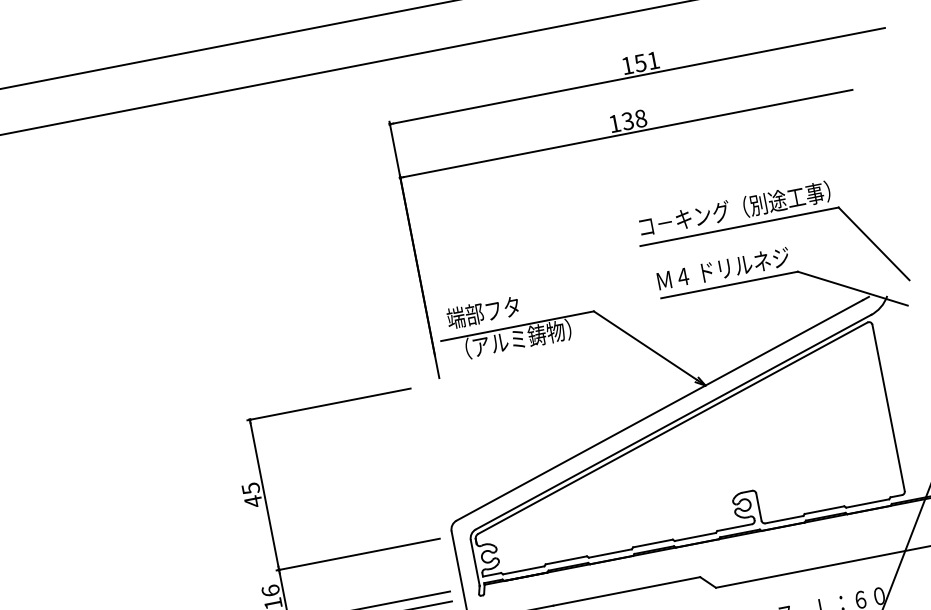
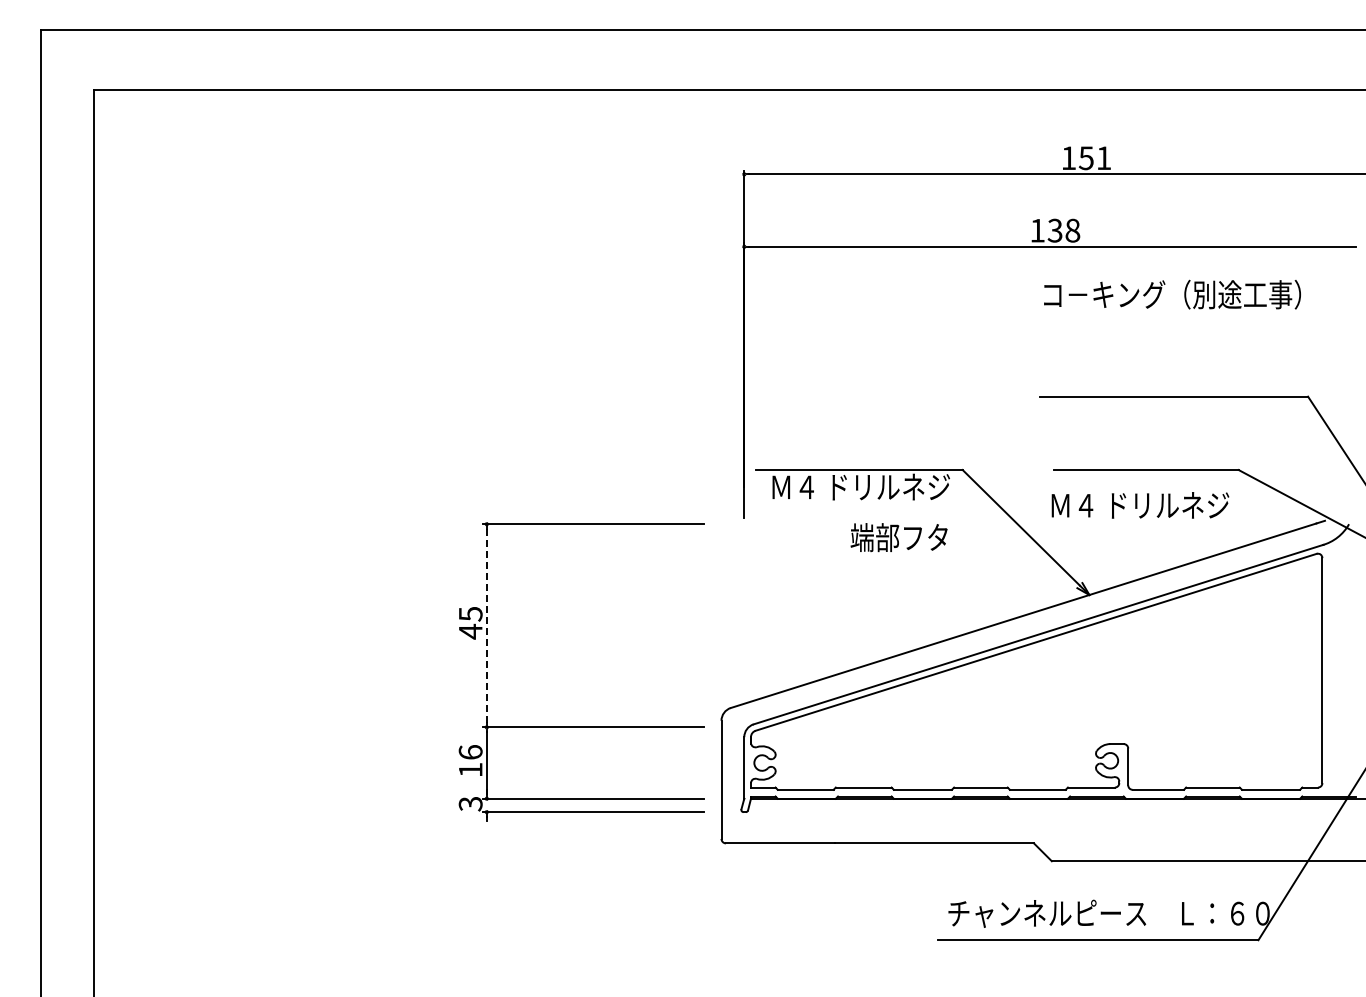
text: (734, 209) -> (1172, 294), moved
text: (723, 268) -> (1140, 505), moved
text: (482, 312) -> (898, 537), moved
text: (521, 338) -> (861, 486), （アルミ鋳物） -> Ｍ４ ドリルネジ
line: (264, 494) -> (486, 625), solid -> dashed

